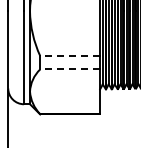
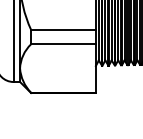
line: (70, 56) -> (63, 30), dashed -> solid
line: (70, 69) -> (63, 44), dashed -> solid

